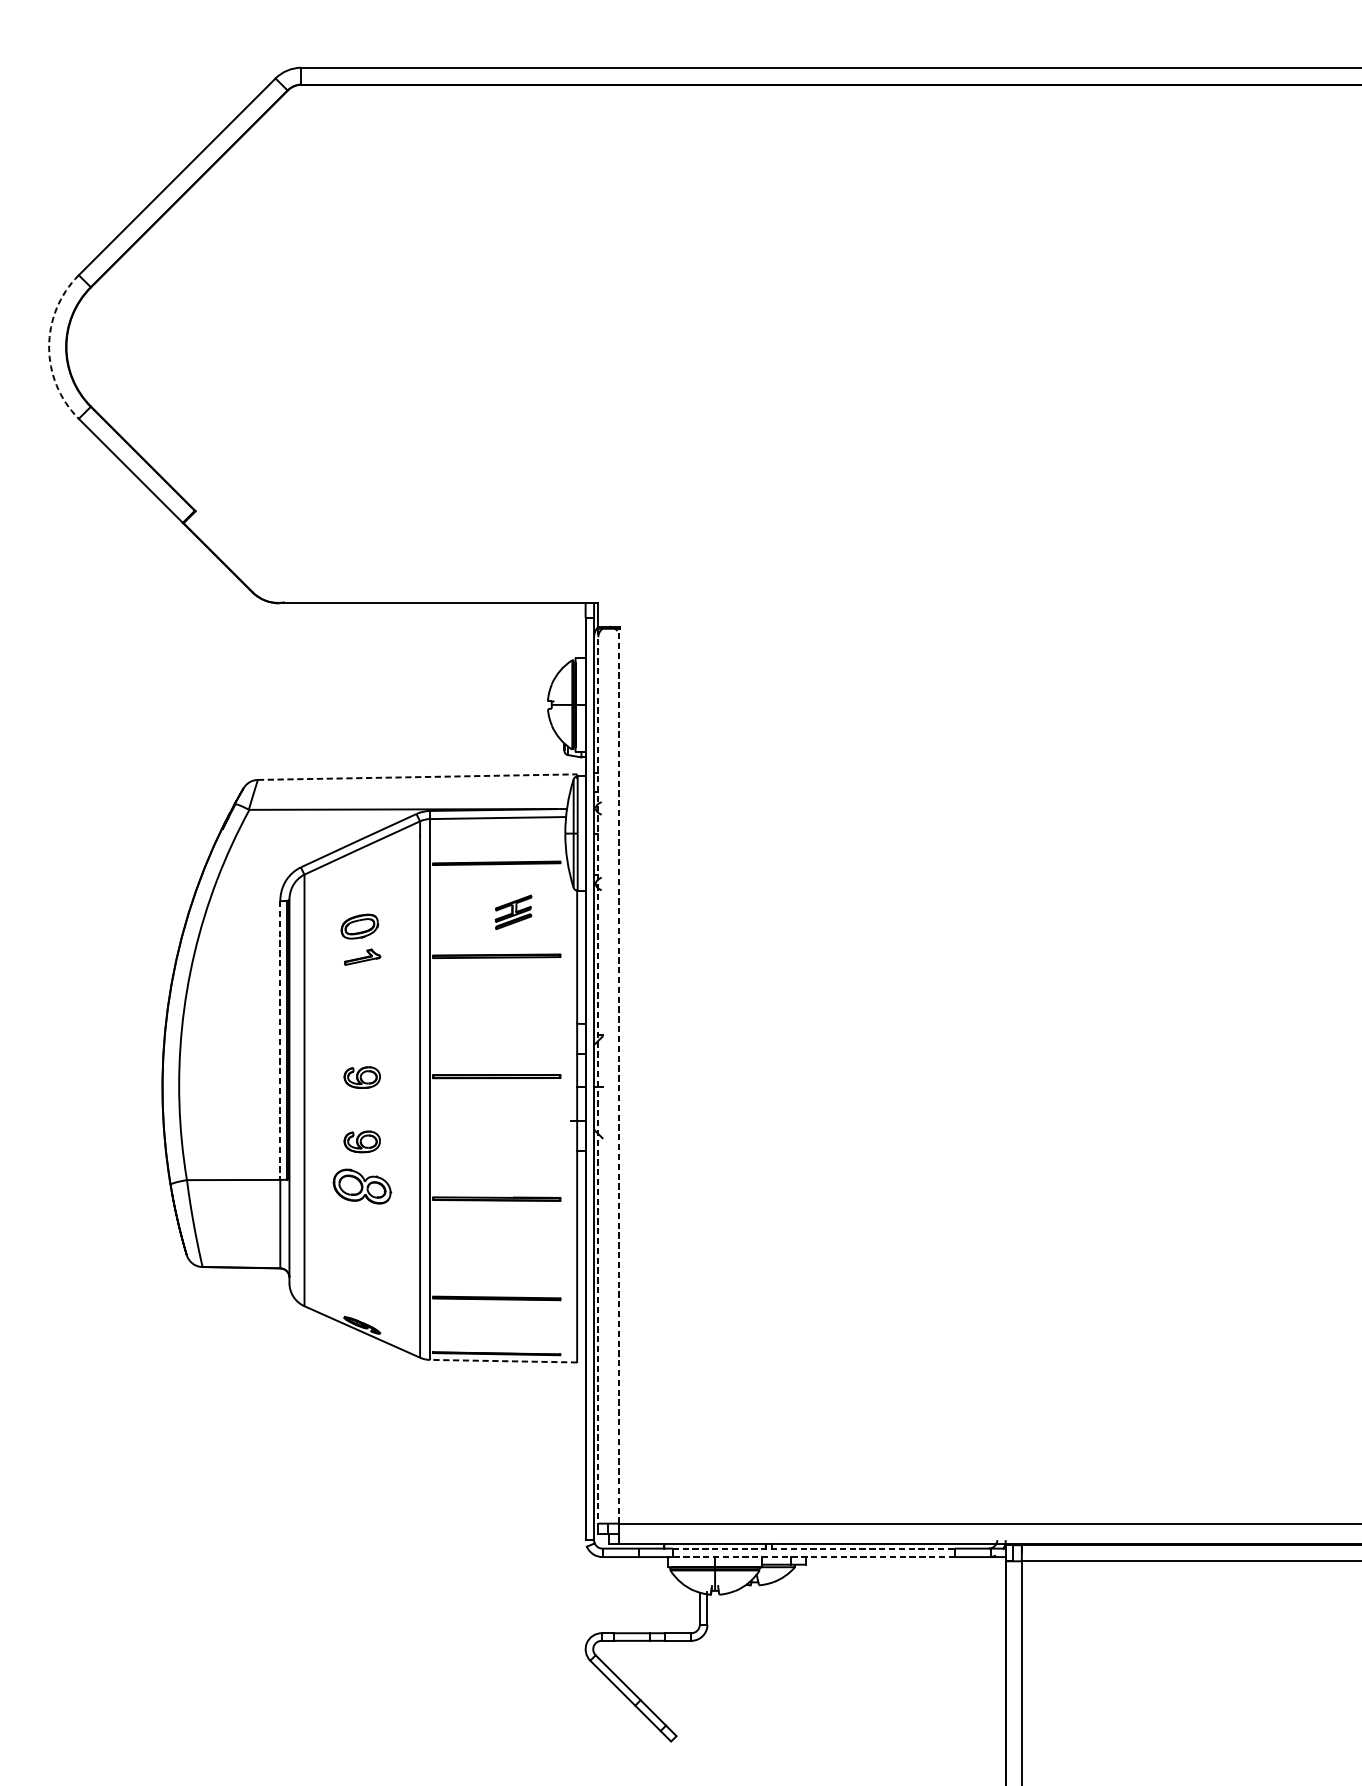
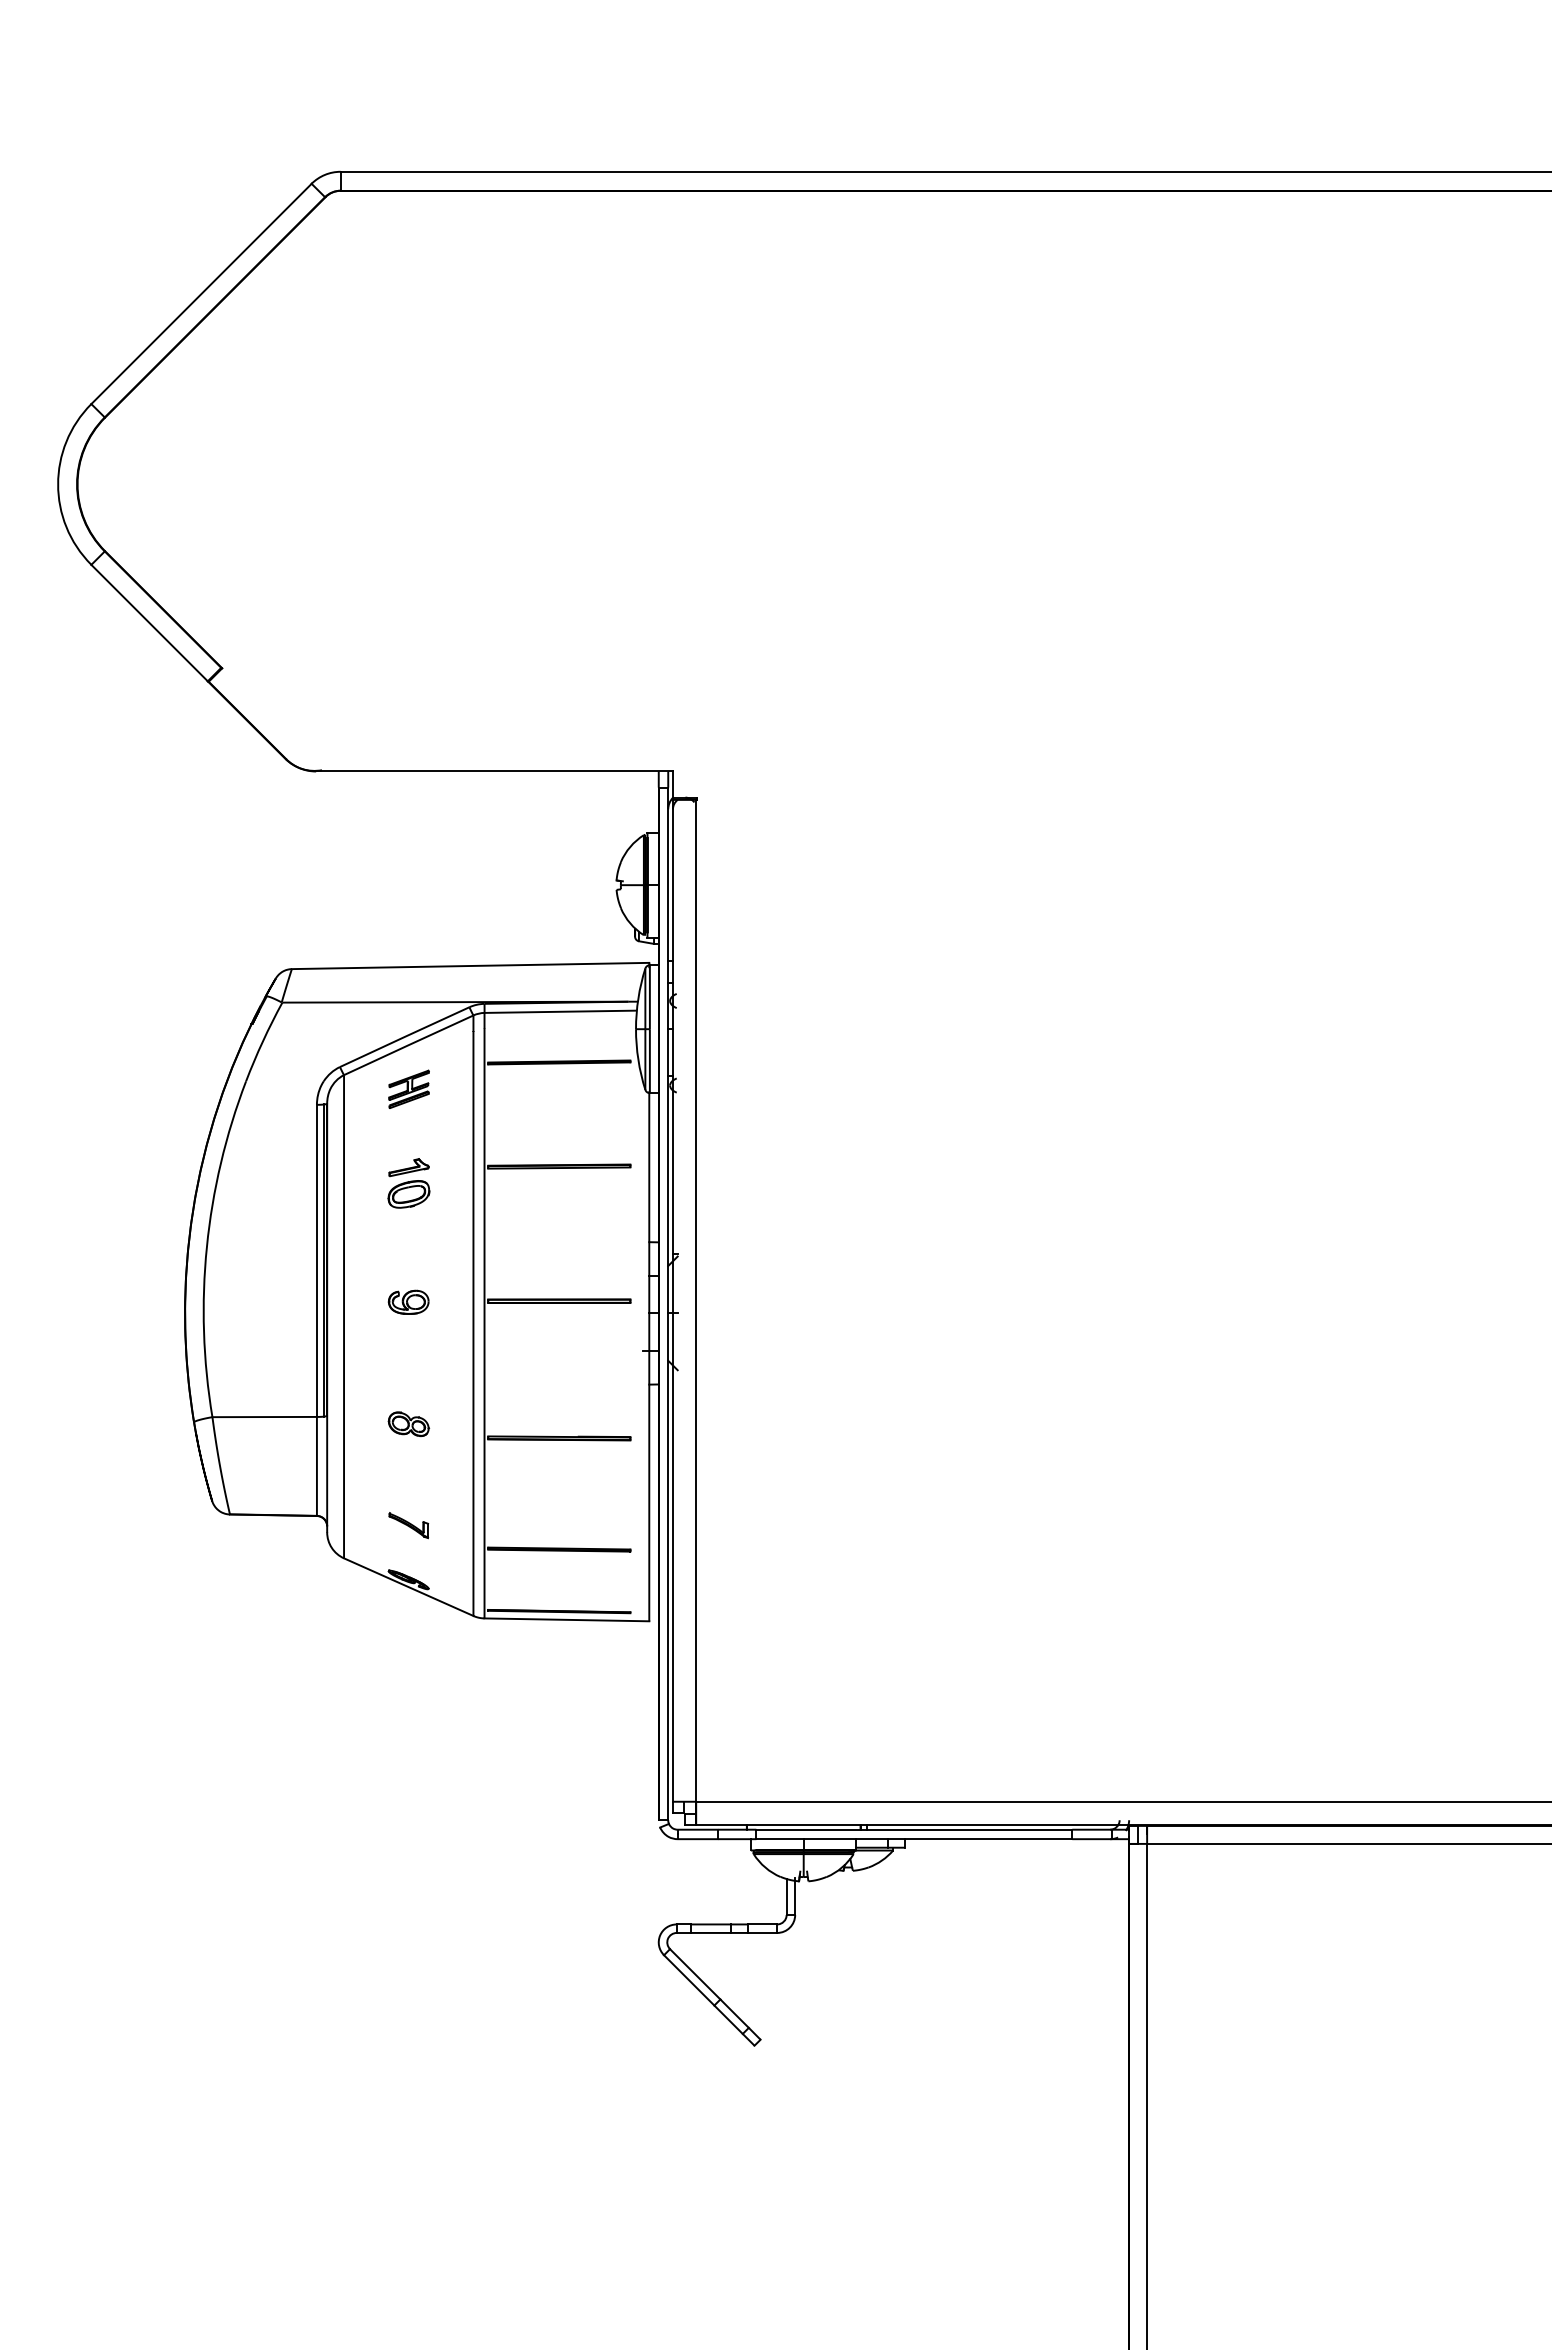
arc: (49, 347) -> (58, 484), dashed -> solid
line: (417, 776) -> (470, 965), dashed -> solid
part: (513, 911) -> (408, 1088), moved
part: (359, 926) -> (408, 1194), moved
line: (279, 1041) -> (316, 1261), dashed -> solid
line: (597, 1075) -> (672, 1300), dashed -> solid
line: (619, 1075) -> (696, 1300), dashed -> solid
part: (362, 1141) -> (408, 1373), removed
part: (362, 1185) -> (408, 1423), size x0.62
part: (362, 1276) -> (408, 1525), added
line: (503, 1360) -> (566, 1619), dashed -> solid
line: (814, 1548) -> (914, 1829), dashed -> solid
line: (814, 1557) -> (914, 1839), dashed -> solid

